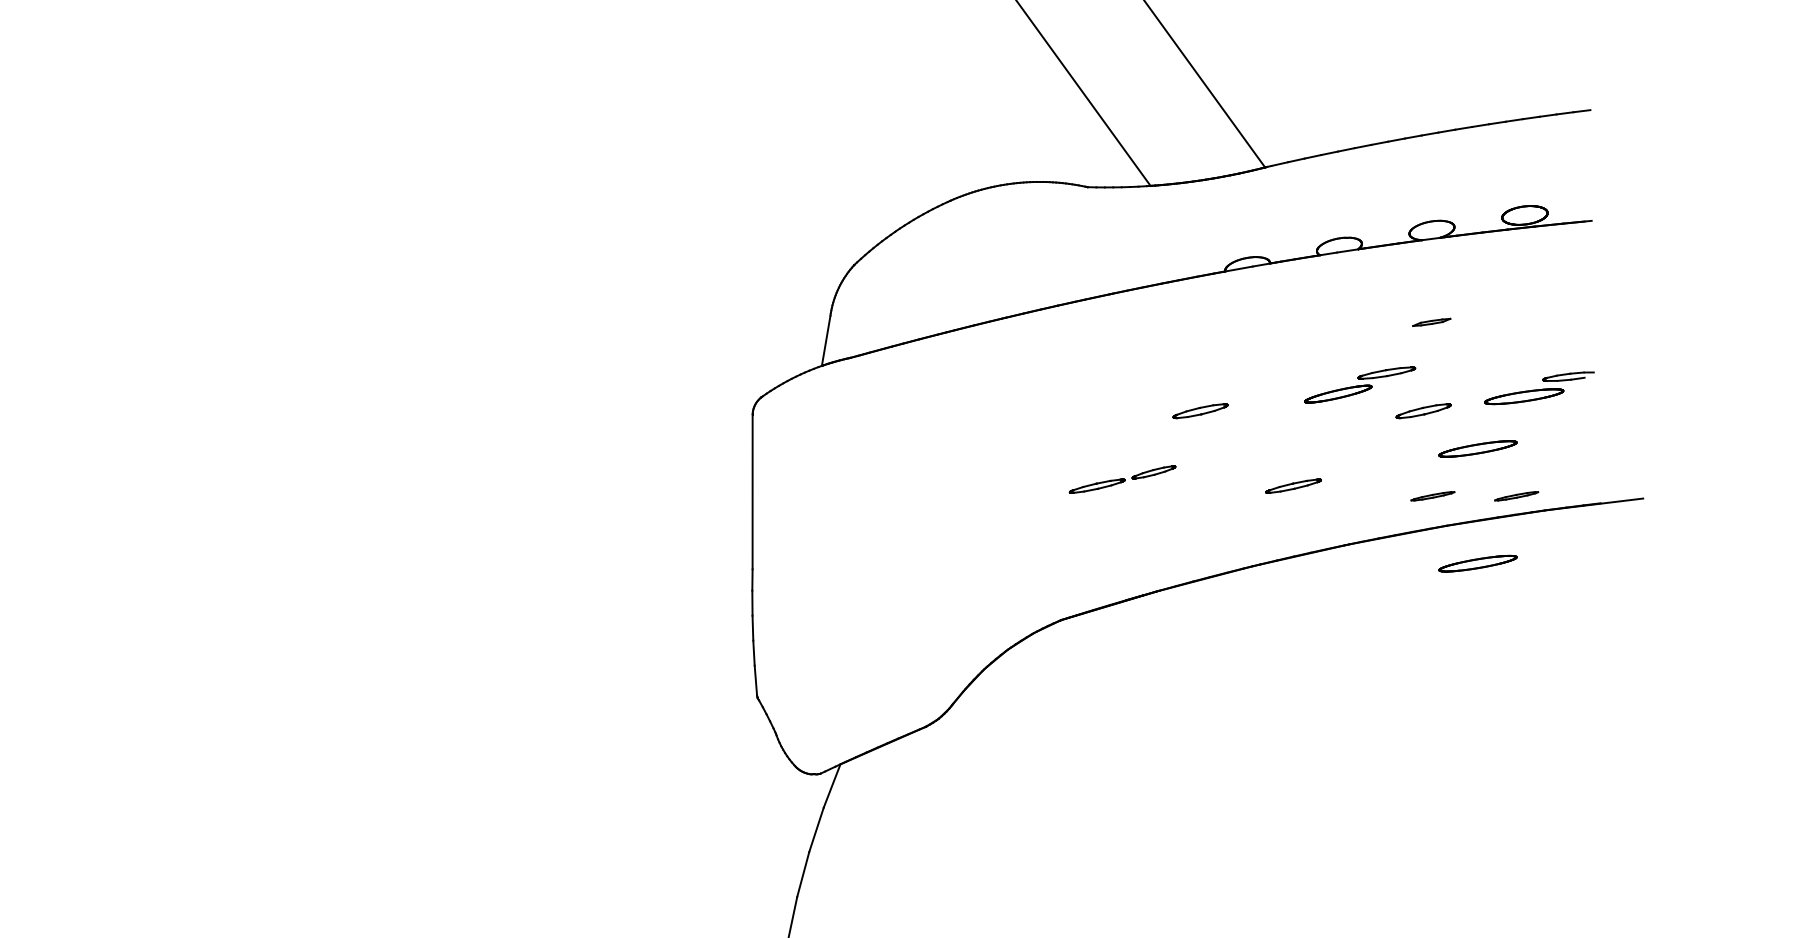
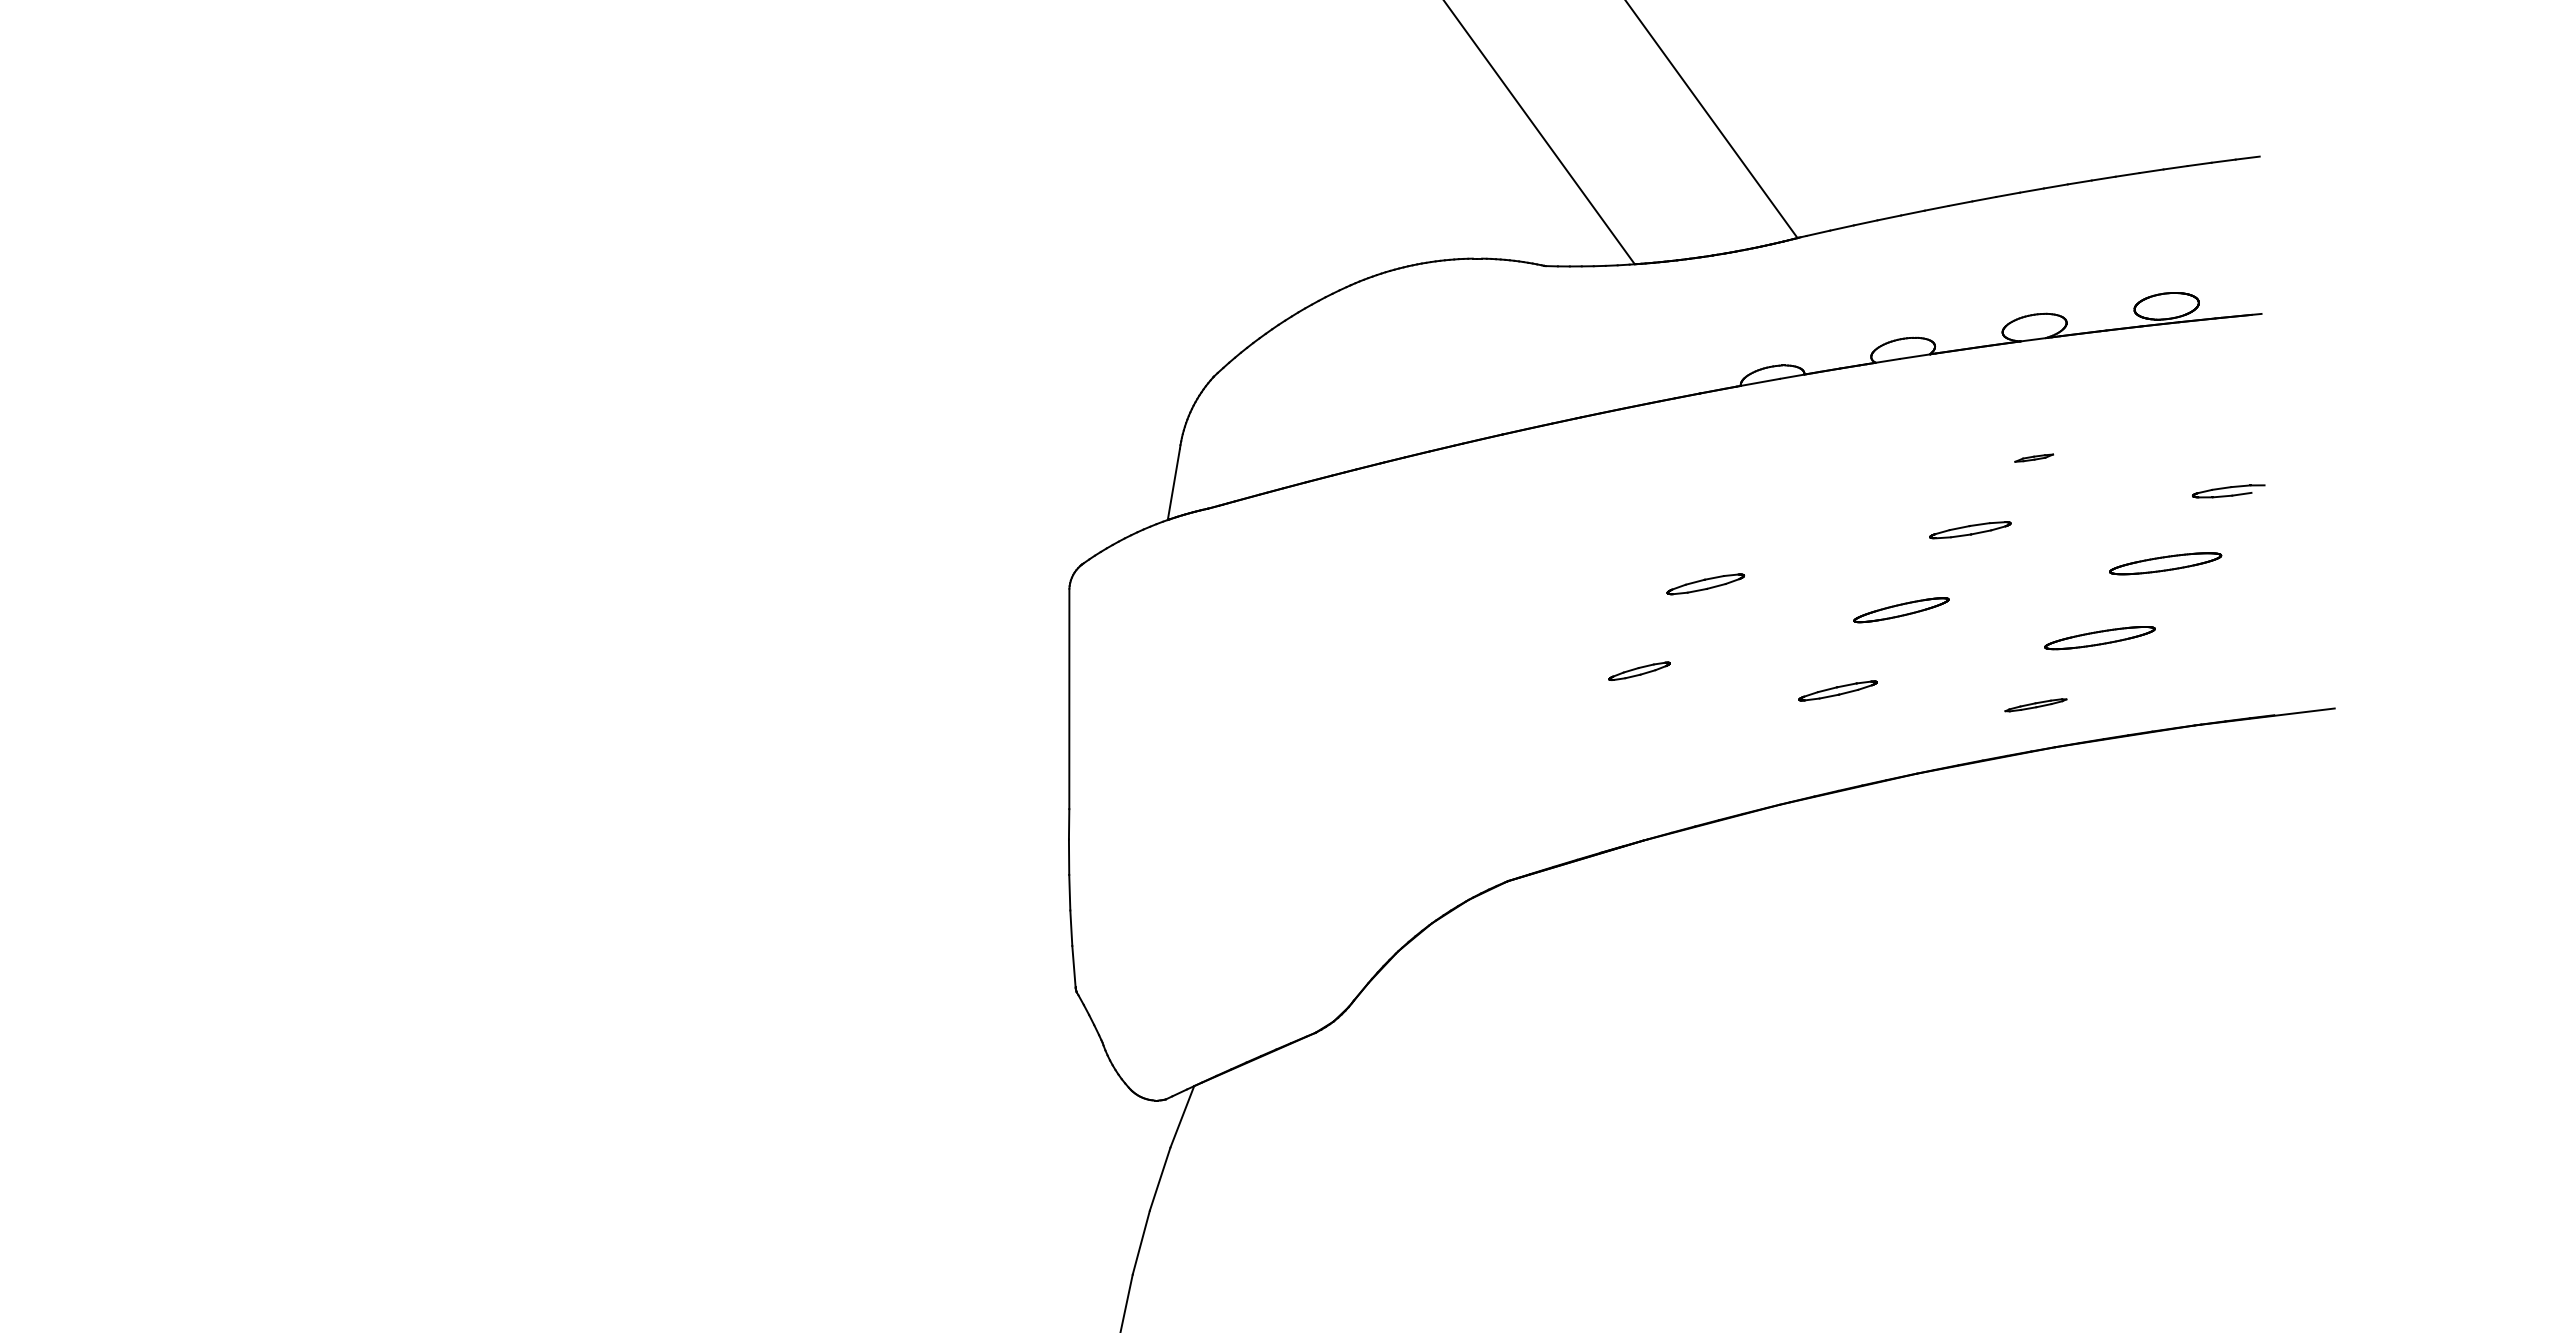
part: (1431, 321) -> (2033, 457), size x0.71
part: (1568, 376) -> (2228, 491), moved
part: (1338, 394) -> (1901, 610), moved
part: (1423, 411) -> (2022, 584), removed
part: (1096, 485) -> (1558, 690), removed
part: (1516, 496) -> (2154, 705), removed
part: (1477, 564) -> (2099, 801), removed

